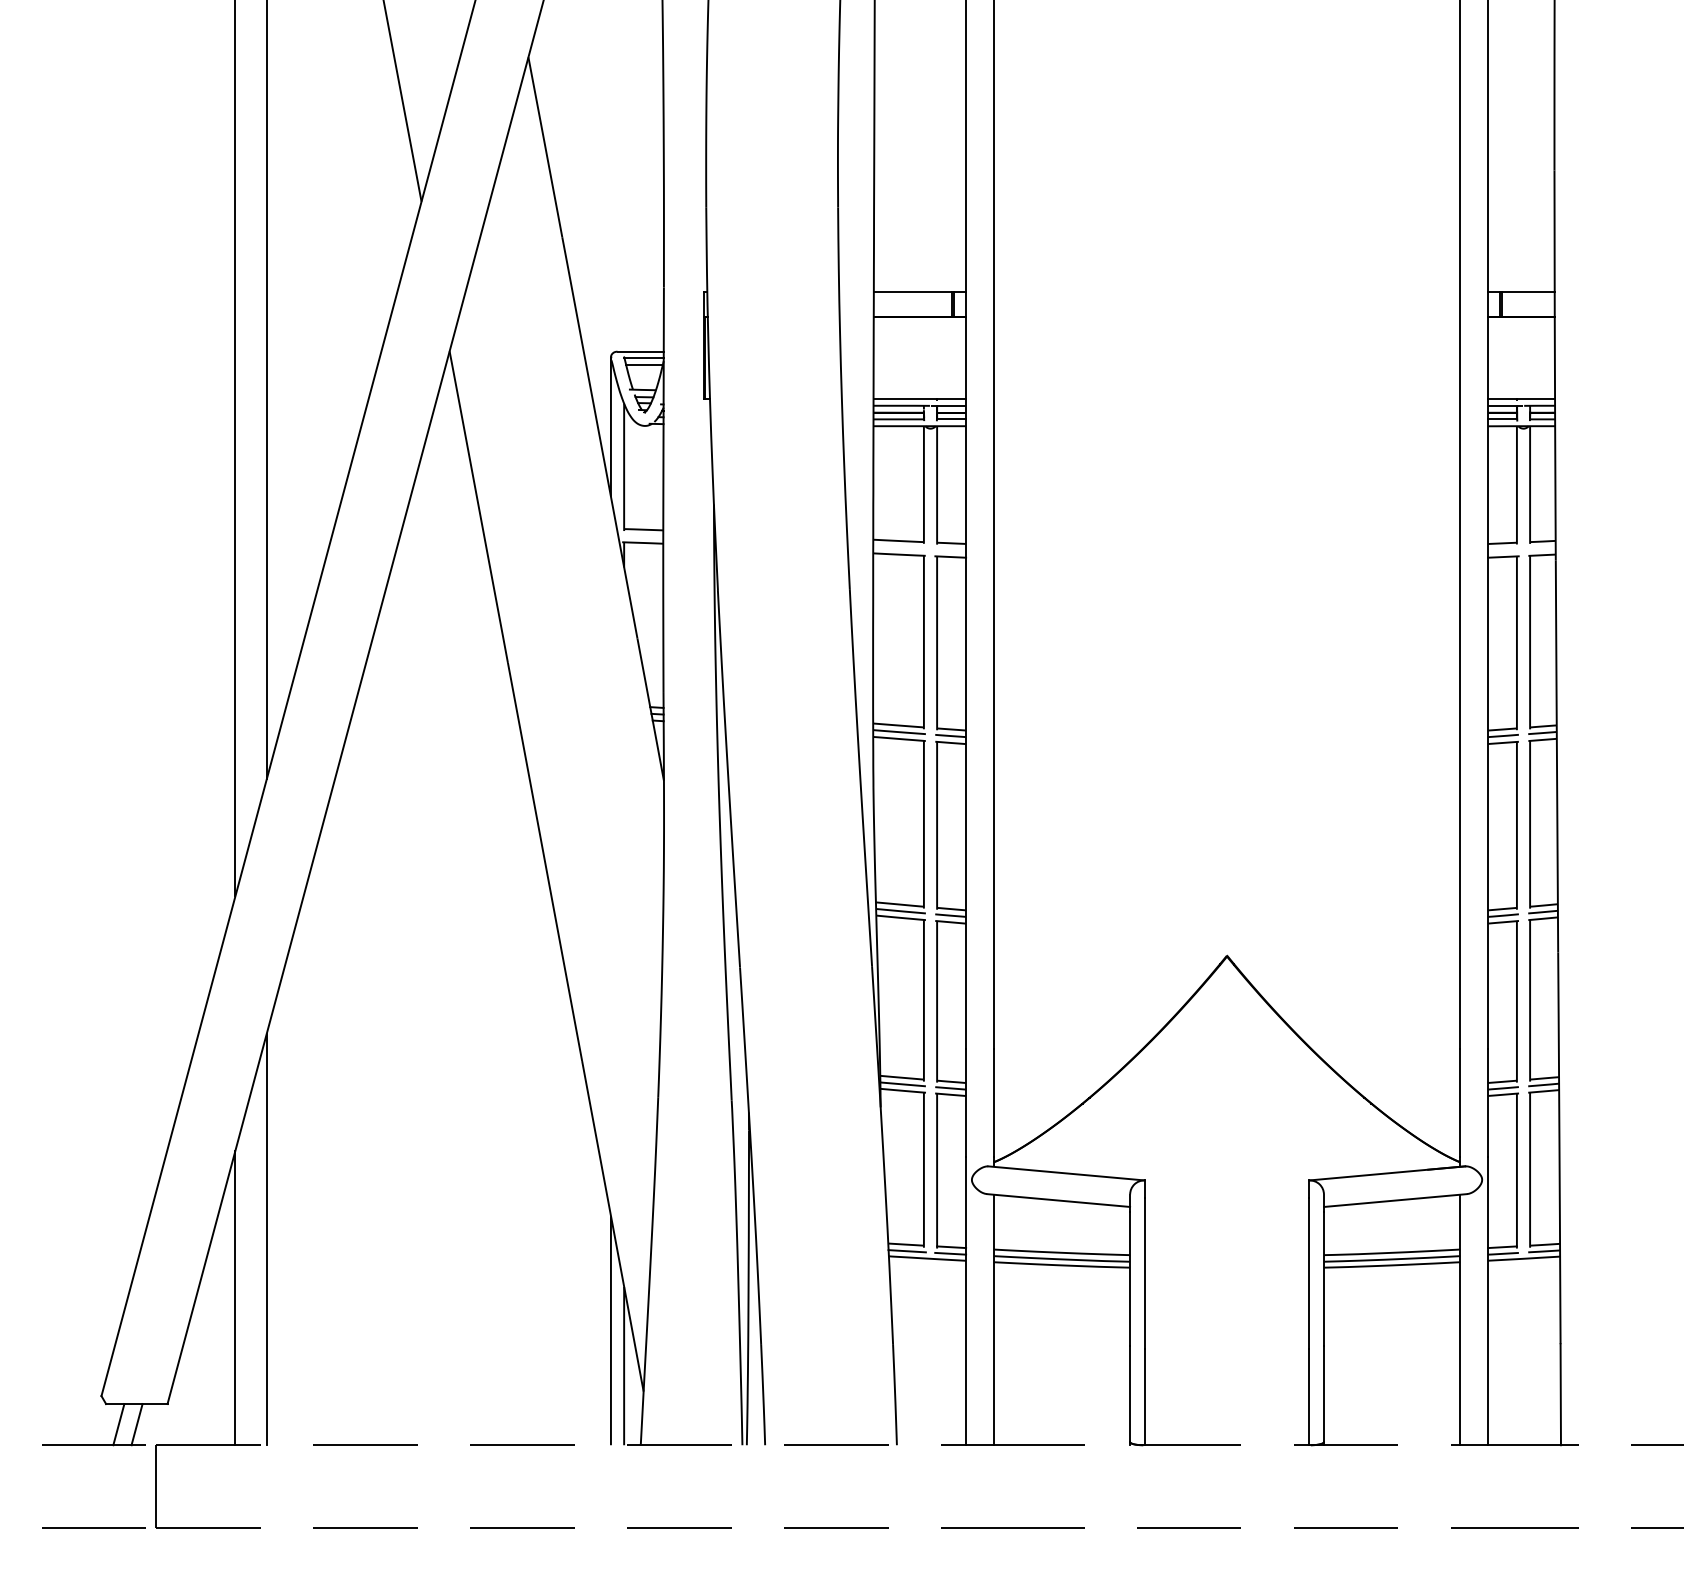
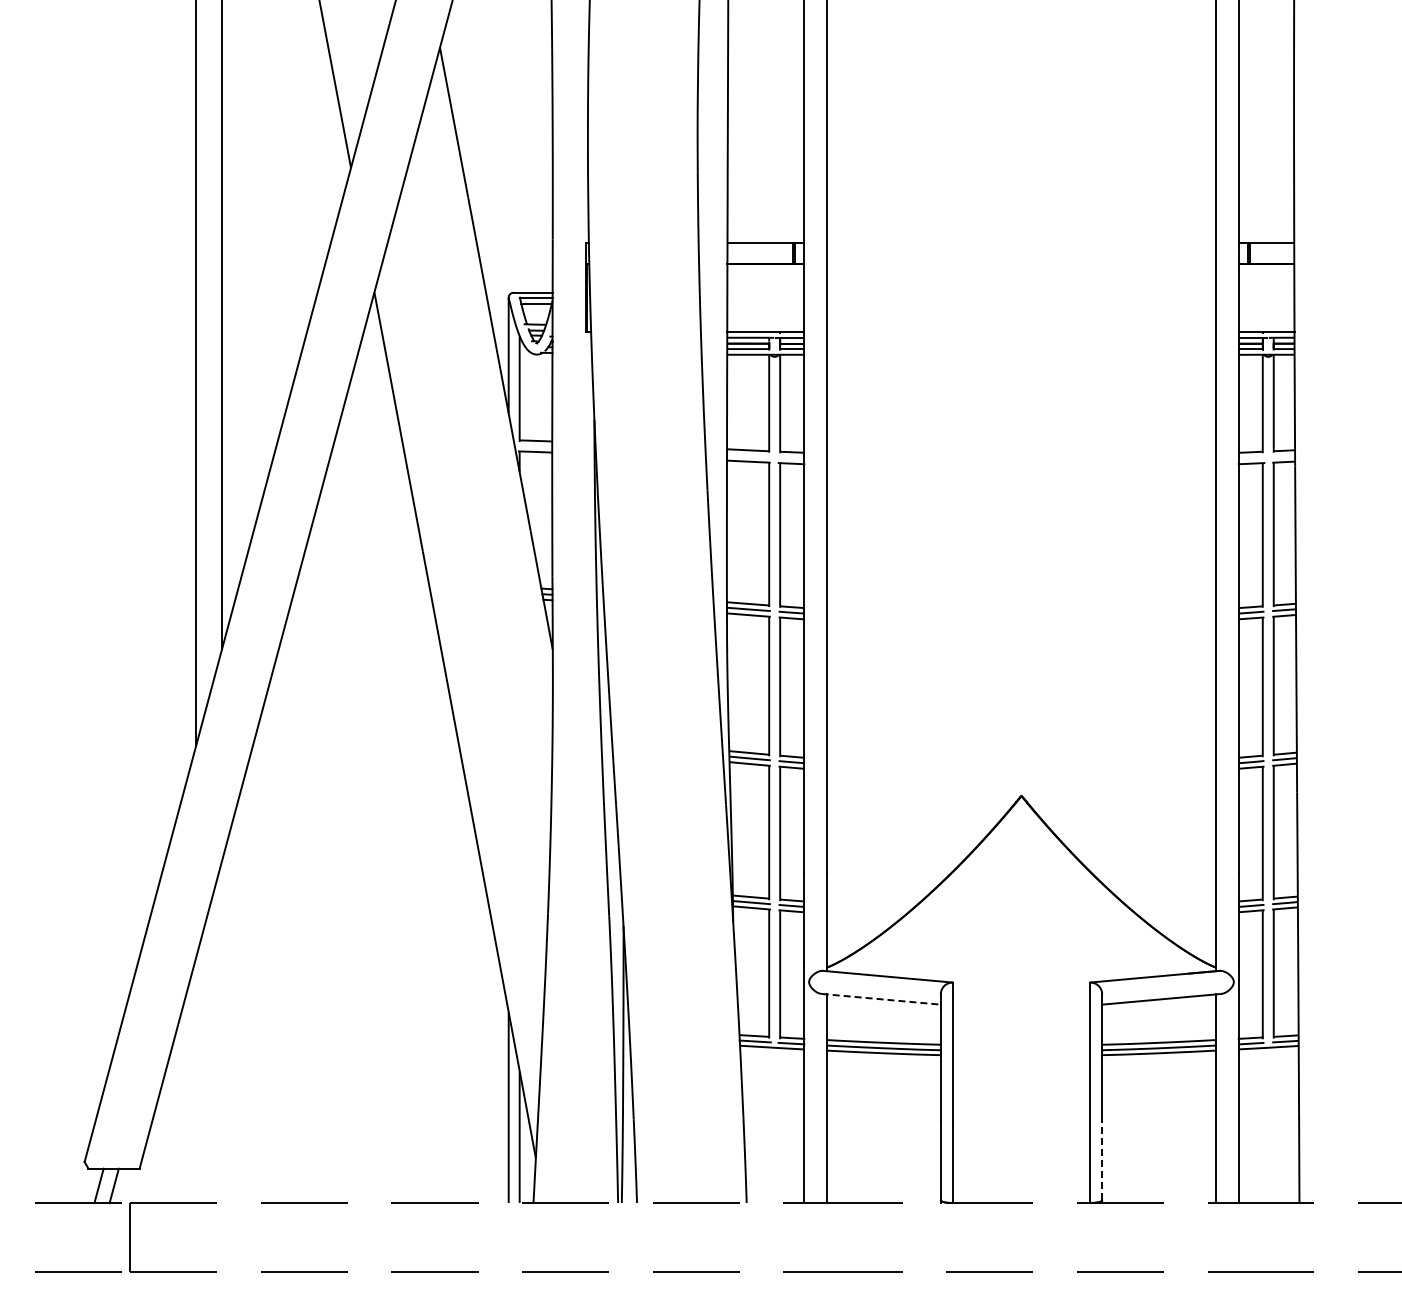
line: (1058, 1200) -> (881, 999), solid -> dashed
line: (267, 1239) -> (222, 1031), removed
line: (235, 1296) -> (196, 1079), removed
line: (1324, 1394) -> (1102, 1160), solid -> dashed

